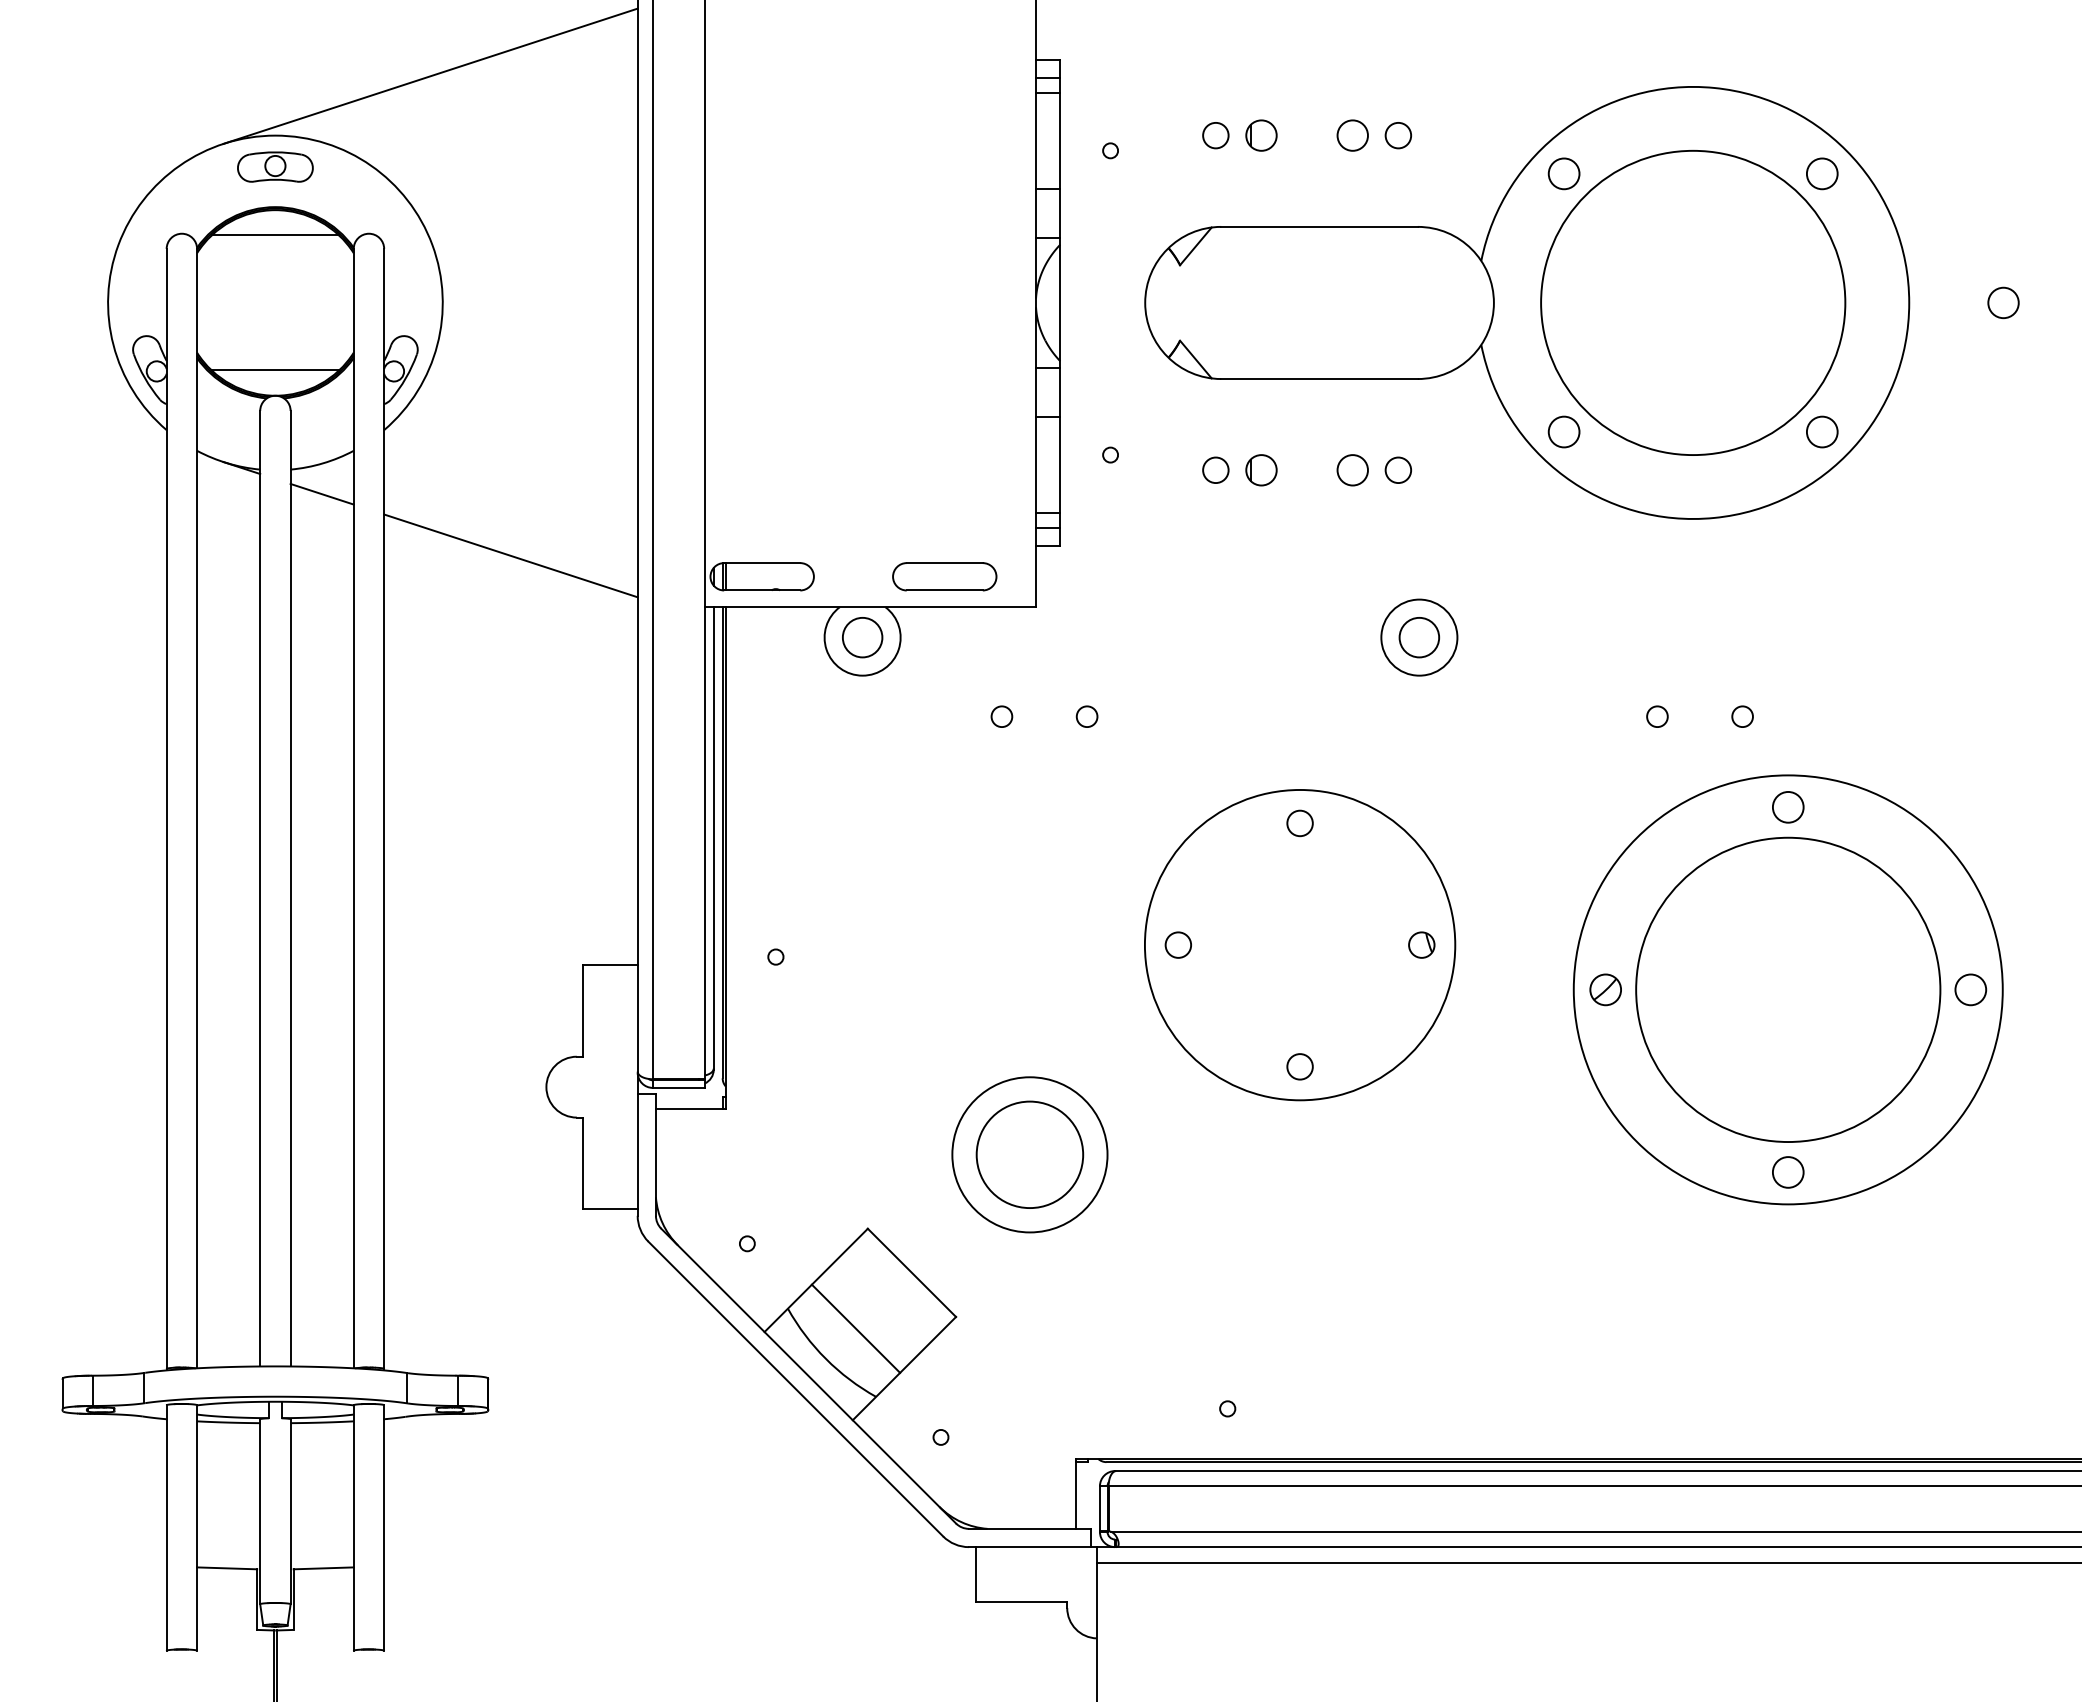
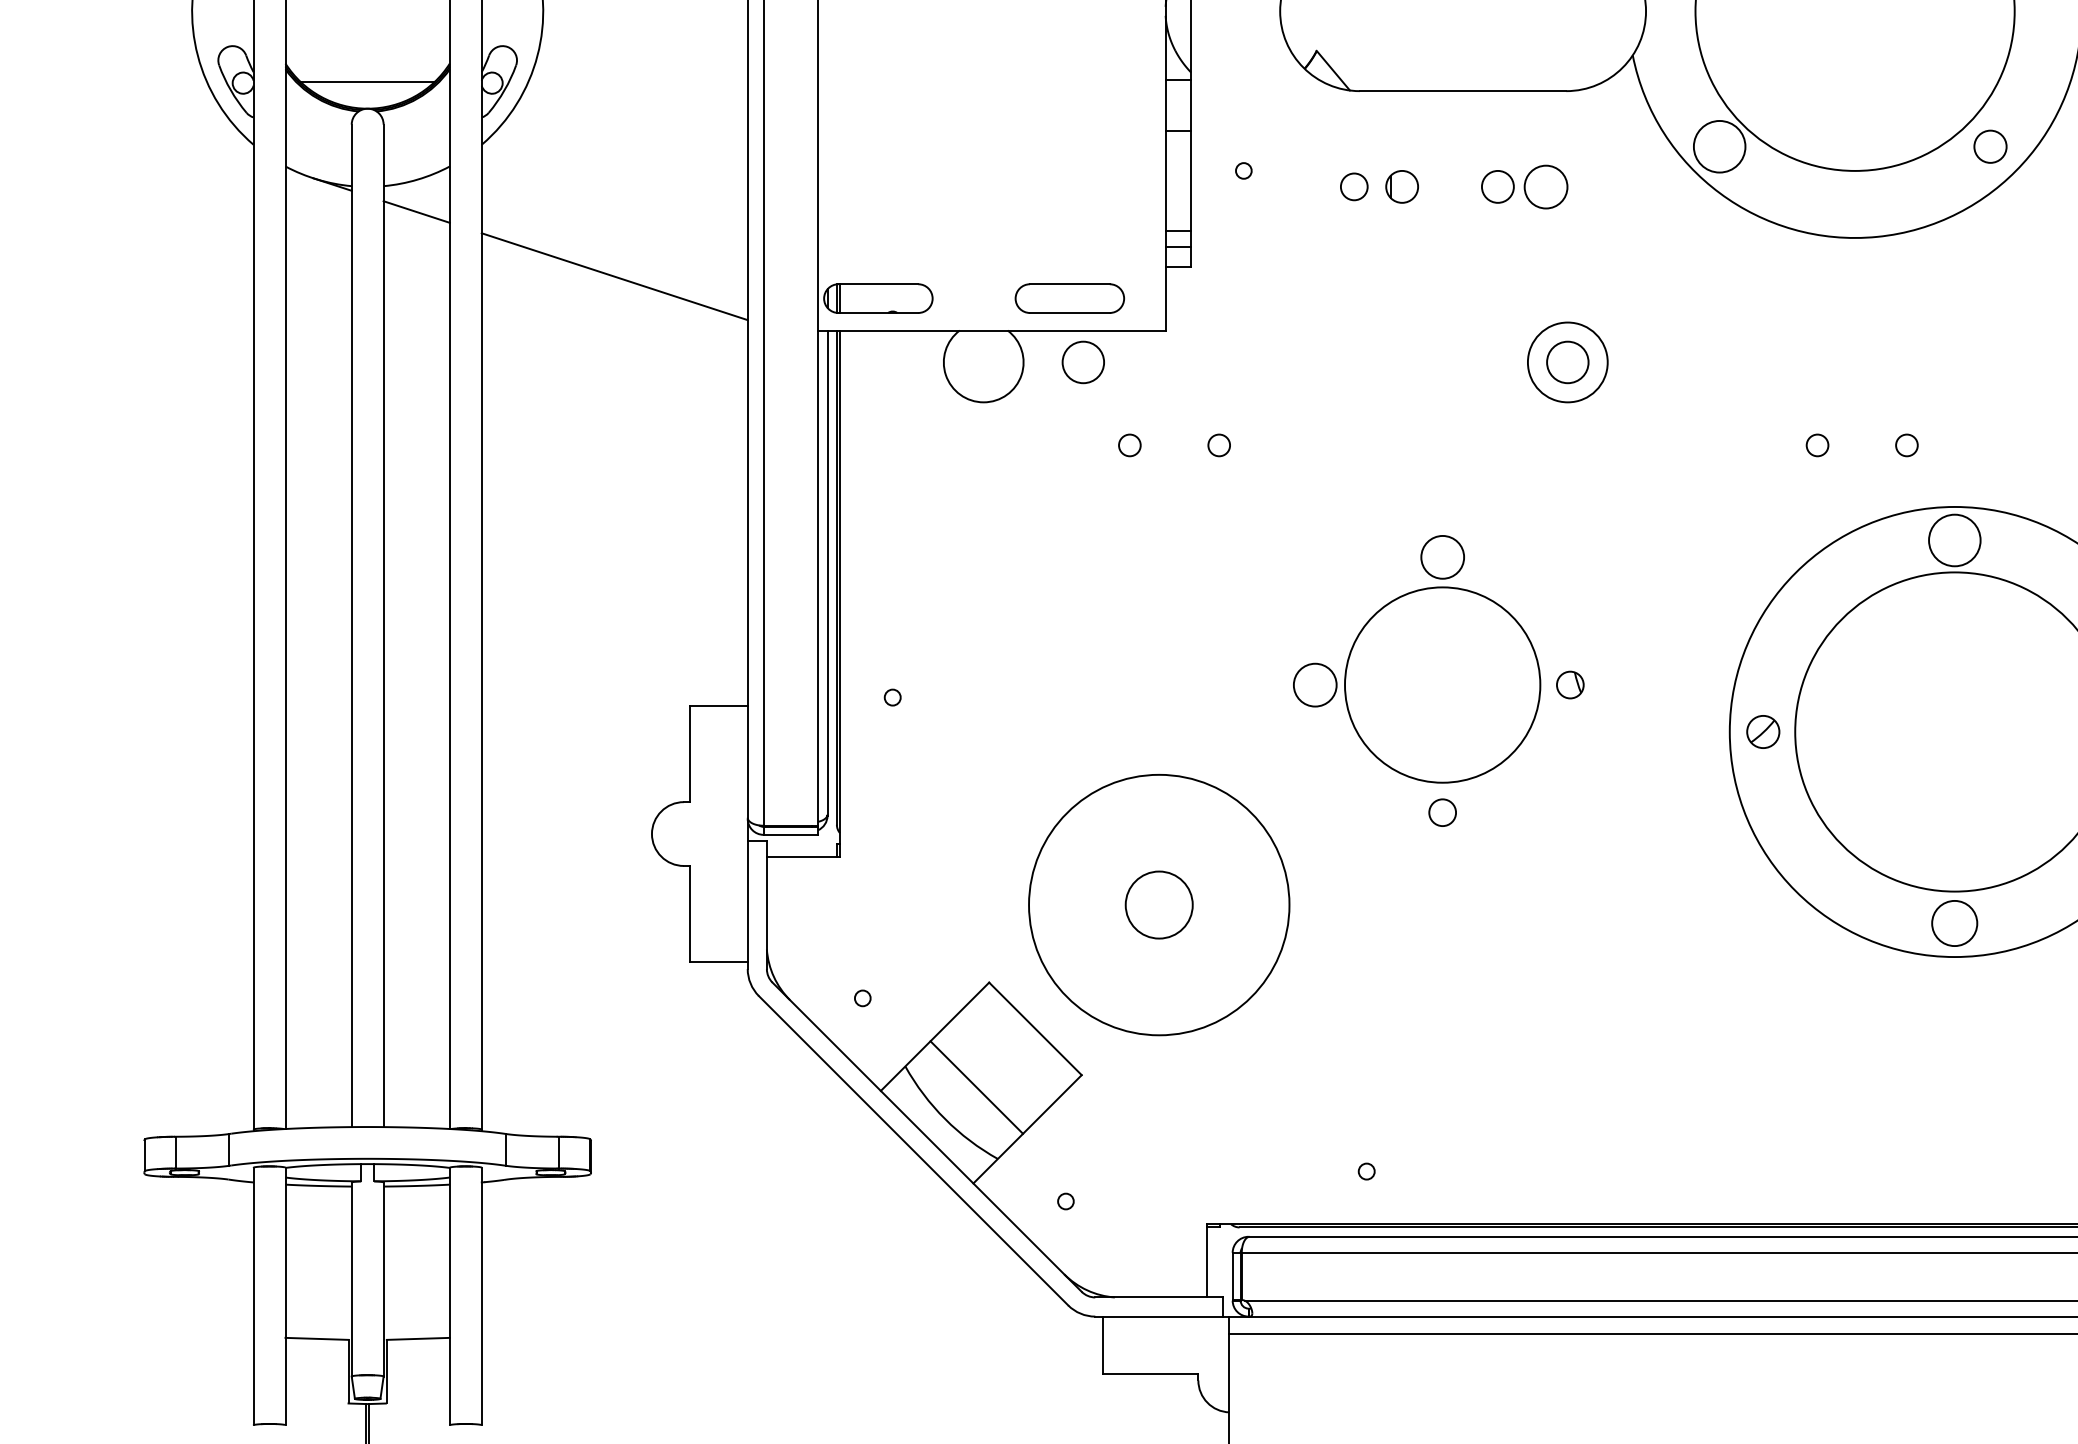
circle: (1563, 431) -> (1719, 146), size x1.6
circle: (1397, 469) -> (1544, 186), size x1.6
circle: (862, 637) -> (1083, 362), moved
circle: (1787, 806) -> (1954, 539), size x1.6
circle: (1299, 823) -> (1442, 557), size x1.6
circle: (1177, 944) -> (1314, 684), size x1.6
circle: (1299, 944) -> (1442, 684), size x0.6
circle: (1029, 1154) -> (1158, 904), size x0.6
circle: (1029, 1154) -> (1158, 904), size x1.6
circle: (1788, 1172) -> (1955, 923), size x1.4

